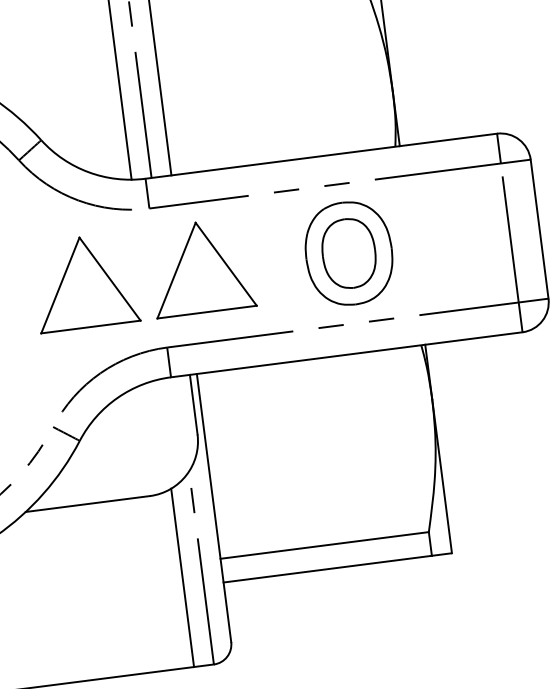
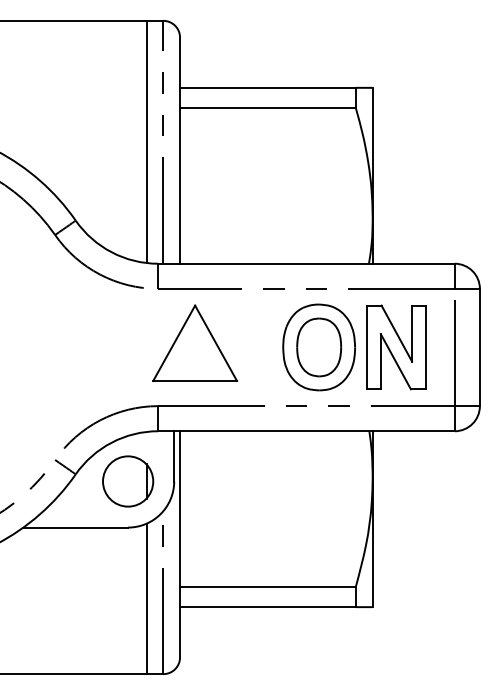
part: (440, 241) -> (396, 347), added
part: (84, 281) -> (96, 342), removed
part: (143, 441) -> (128, 481), added

